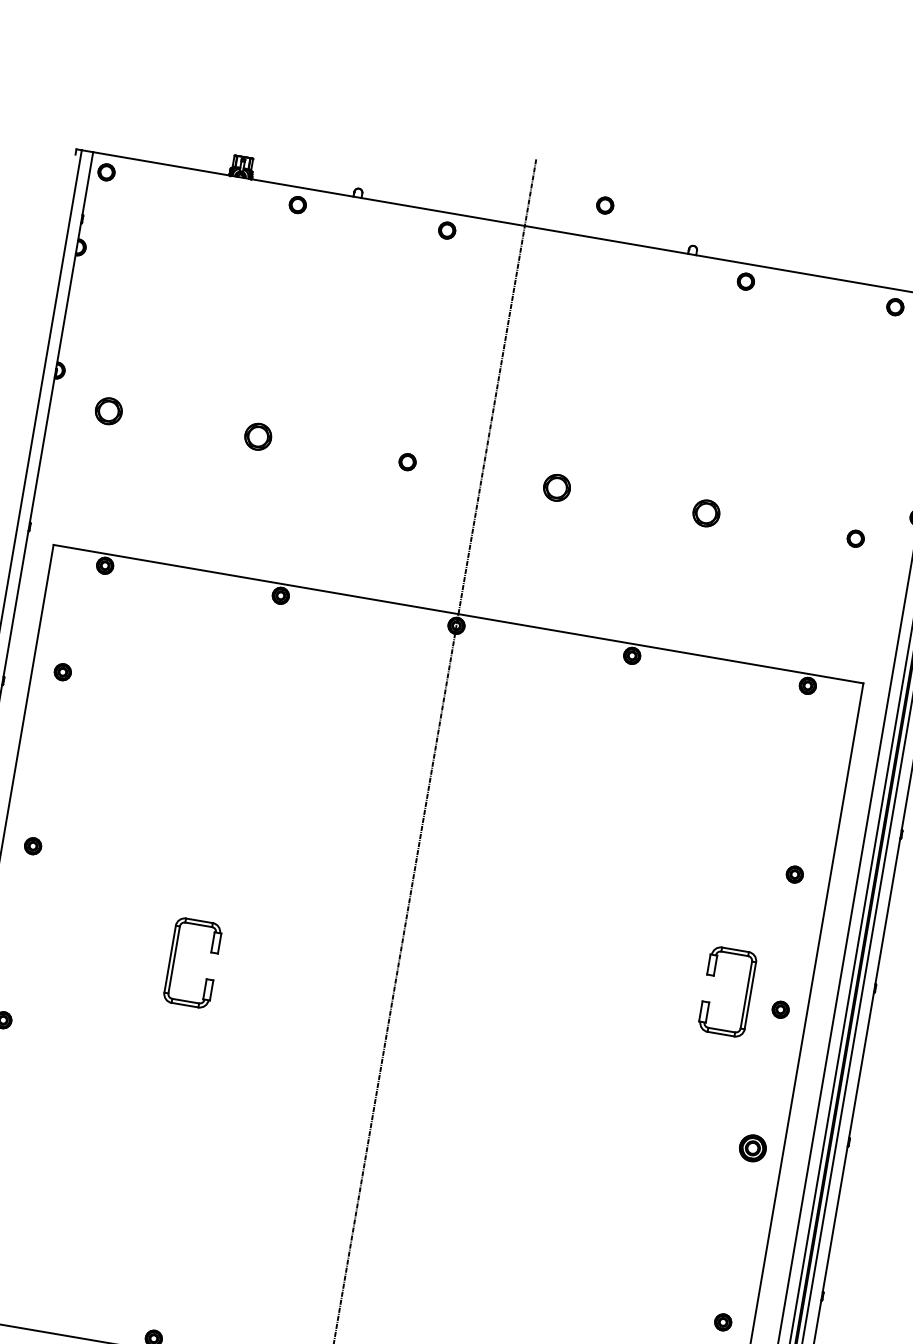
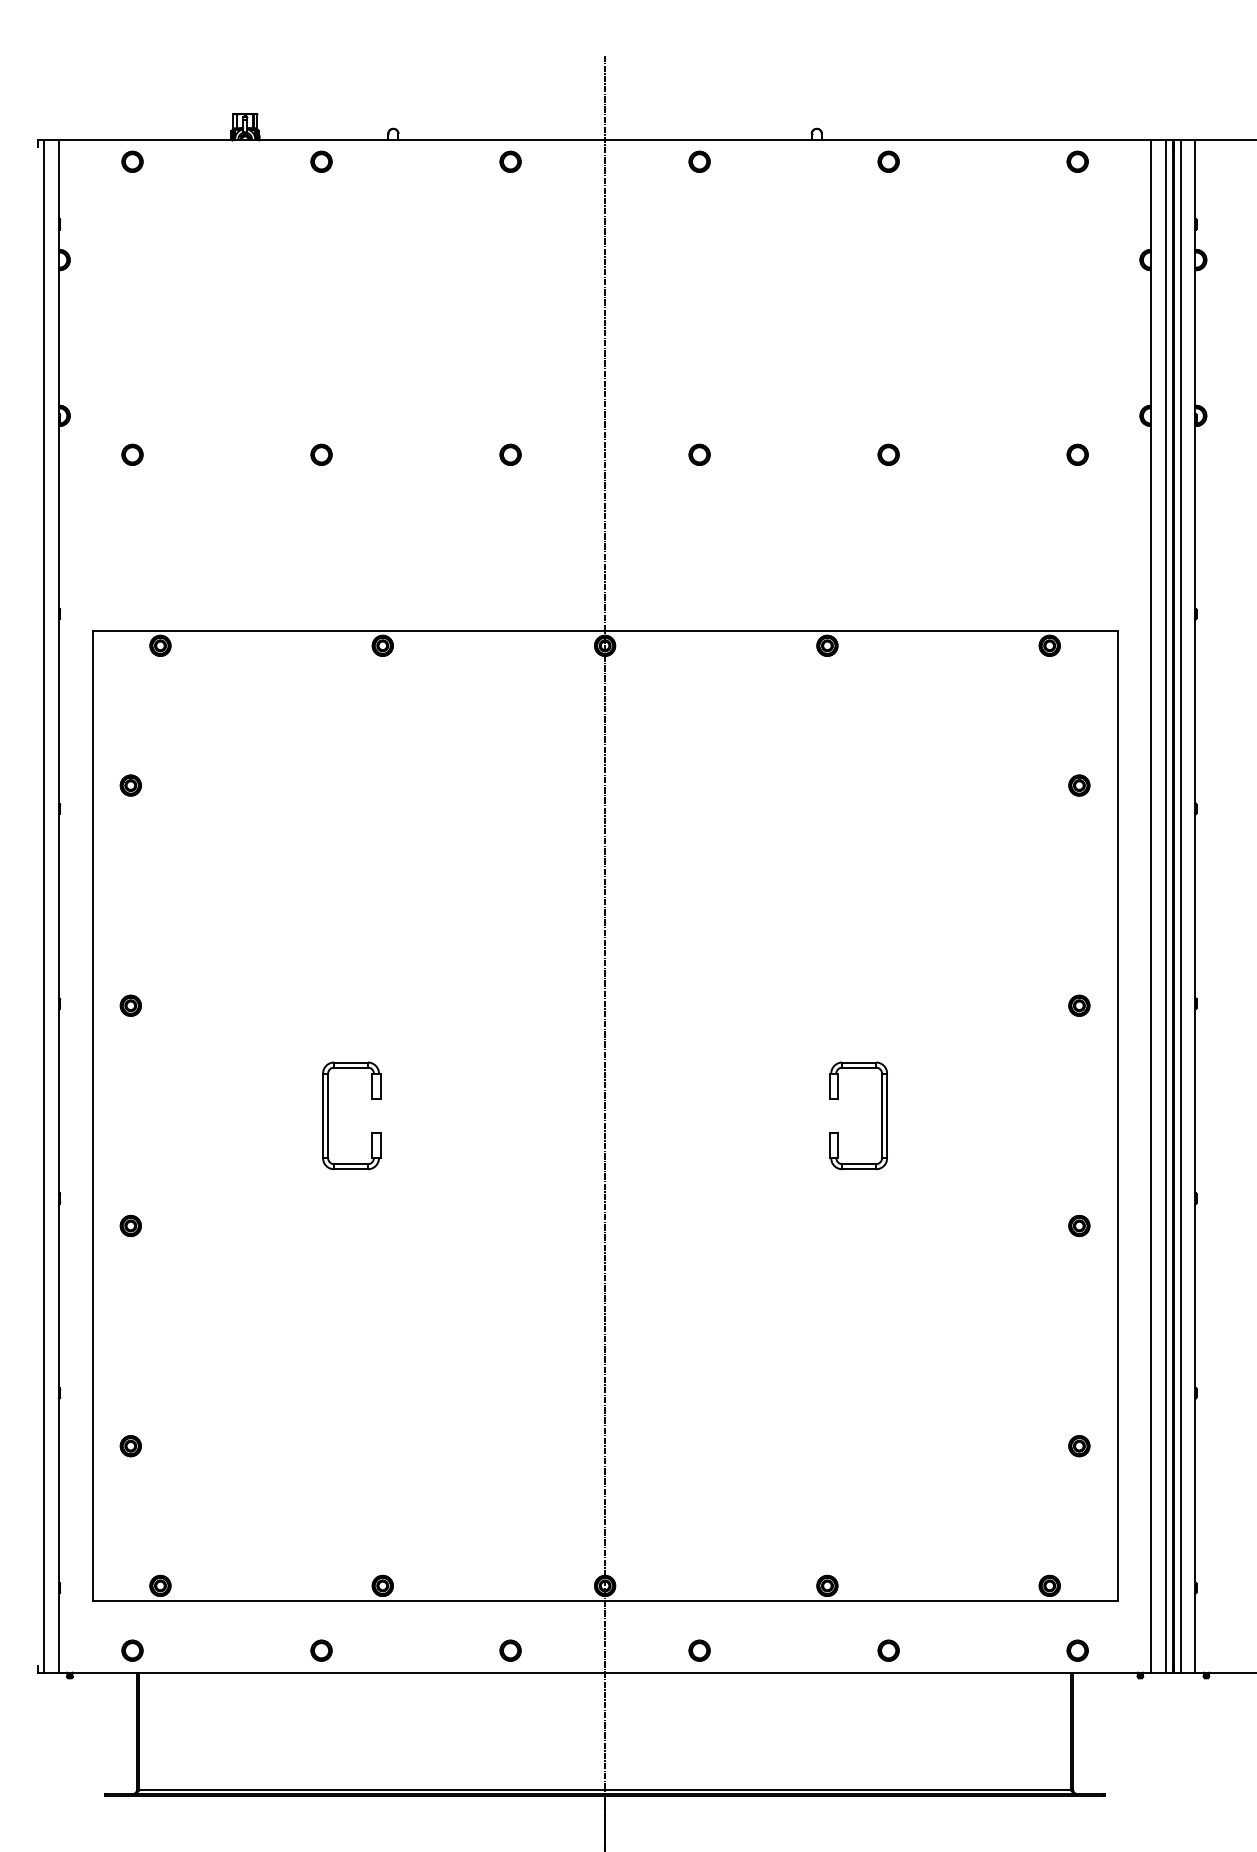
part: (106, 172) -> (132, 161), moved
part: (605, 205) -> (699, 161), moved
part: (108, 410) -> (132, 454), size x0.62
part: (258, 436) -> (321, 454), size x0.62
part: (556, 487) -> (699, 454), size x0.62
part: (706, 512) -> (888, 454), size x0.62
part: (794, 874) -> (1079, 785), moved
part: (745, 994) -> (881, 1115), moved
part: (780, 1009) -> (1079, 1005), moved
part: (753, 1148) -> (1079, 1225), size x0.62

